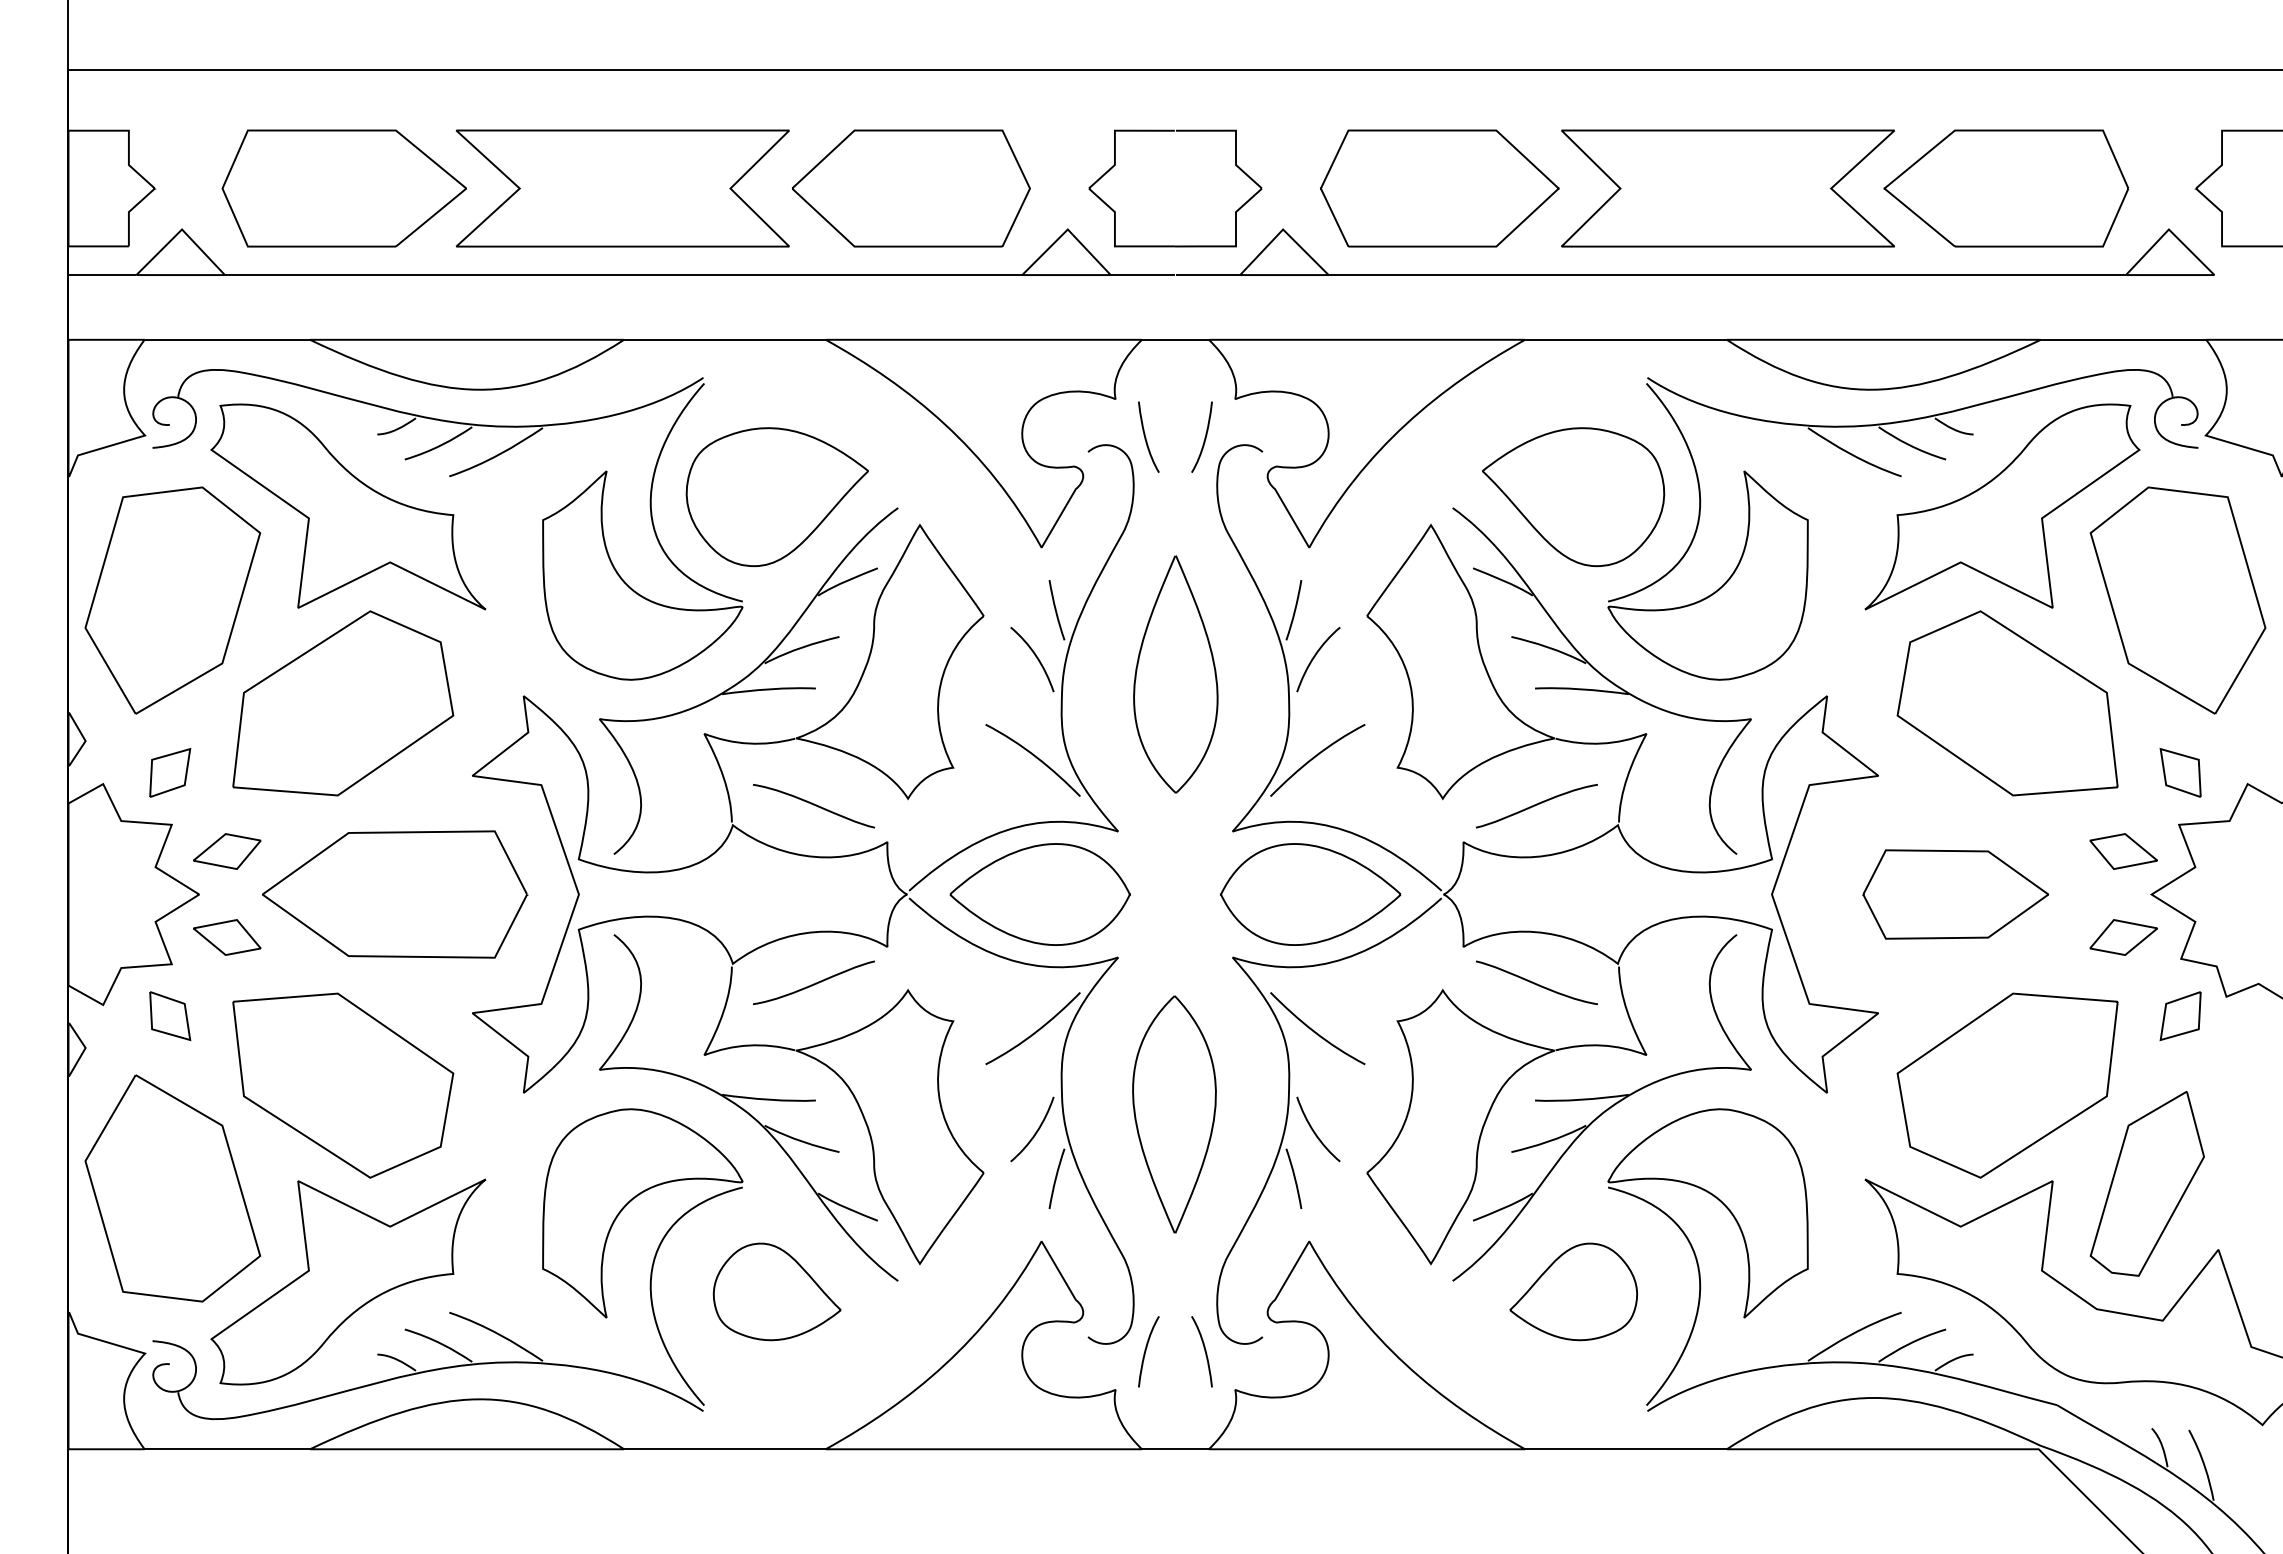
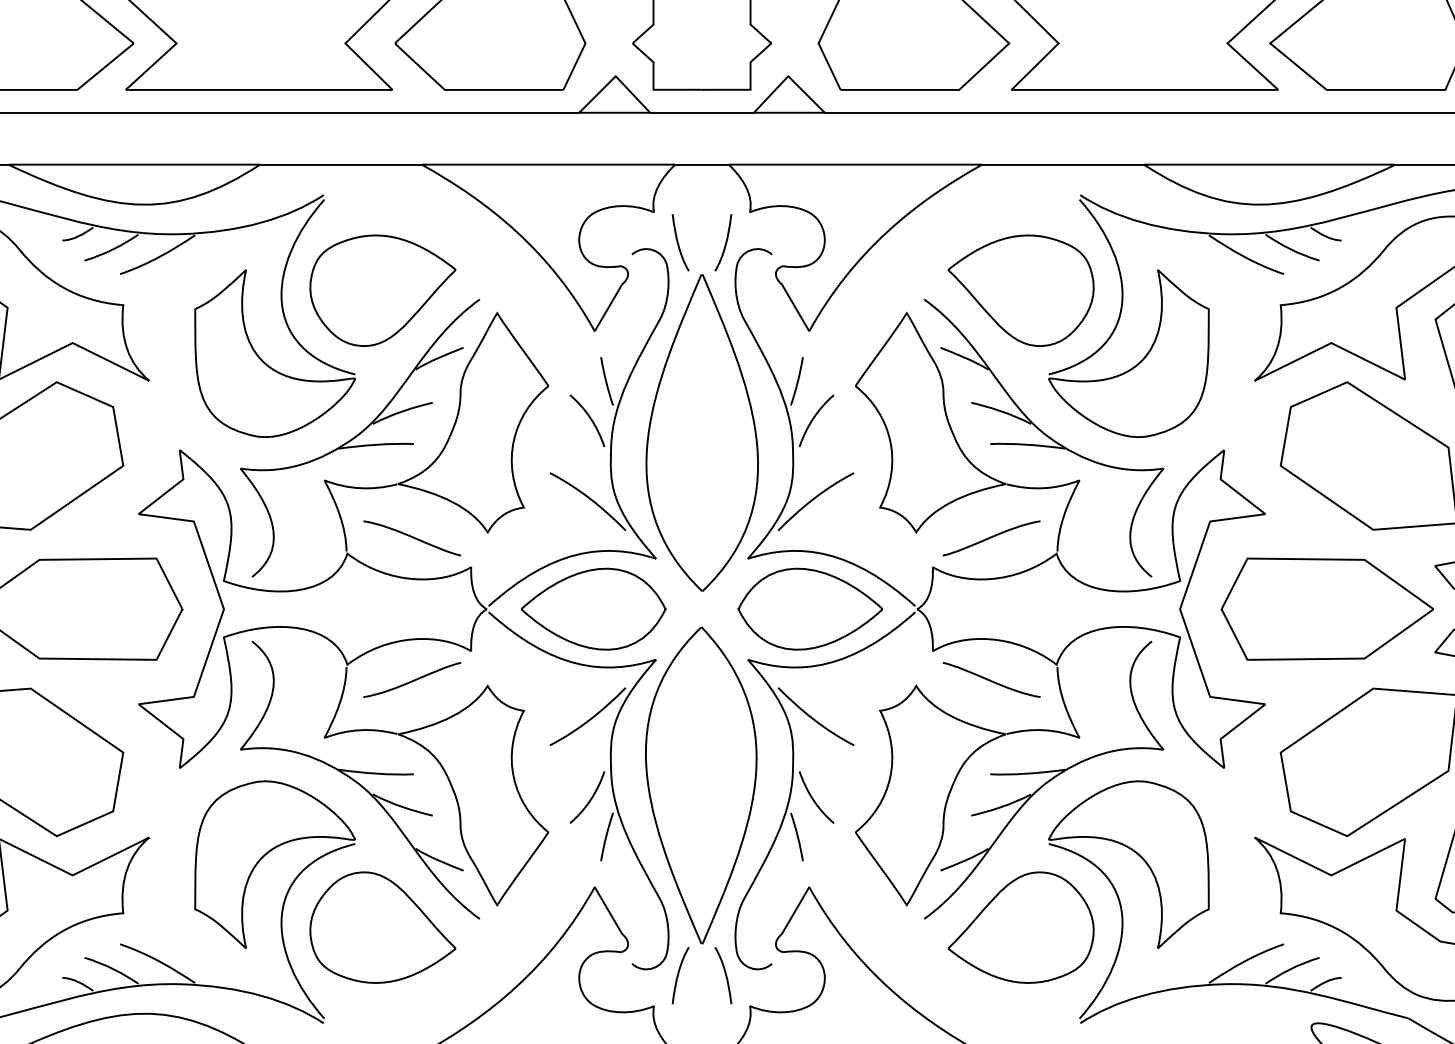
part: (1175, 674) -> (702, 432), size x1.67
part: (1955, 894) -> (1327, 609), size x1.43
part: (1174, 1114) -> (701, 785), size x1.67
part: (776, 1291) -> (382, 927), size x1.43
part: (1573, 1291) -> (1021, 927), size x1.43

